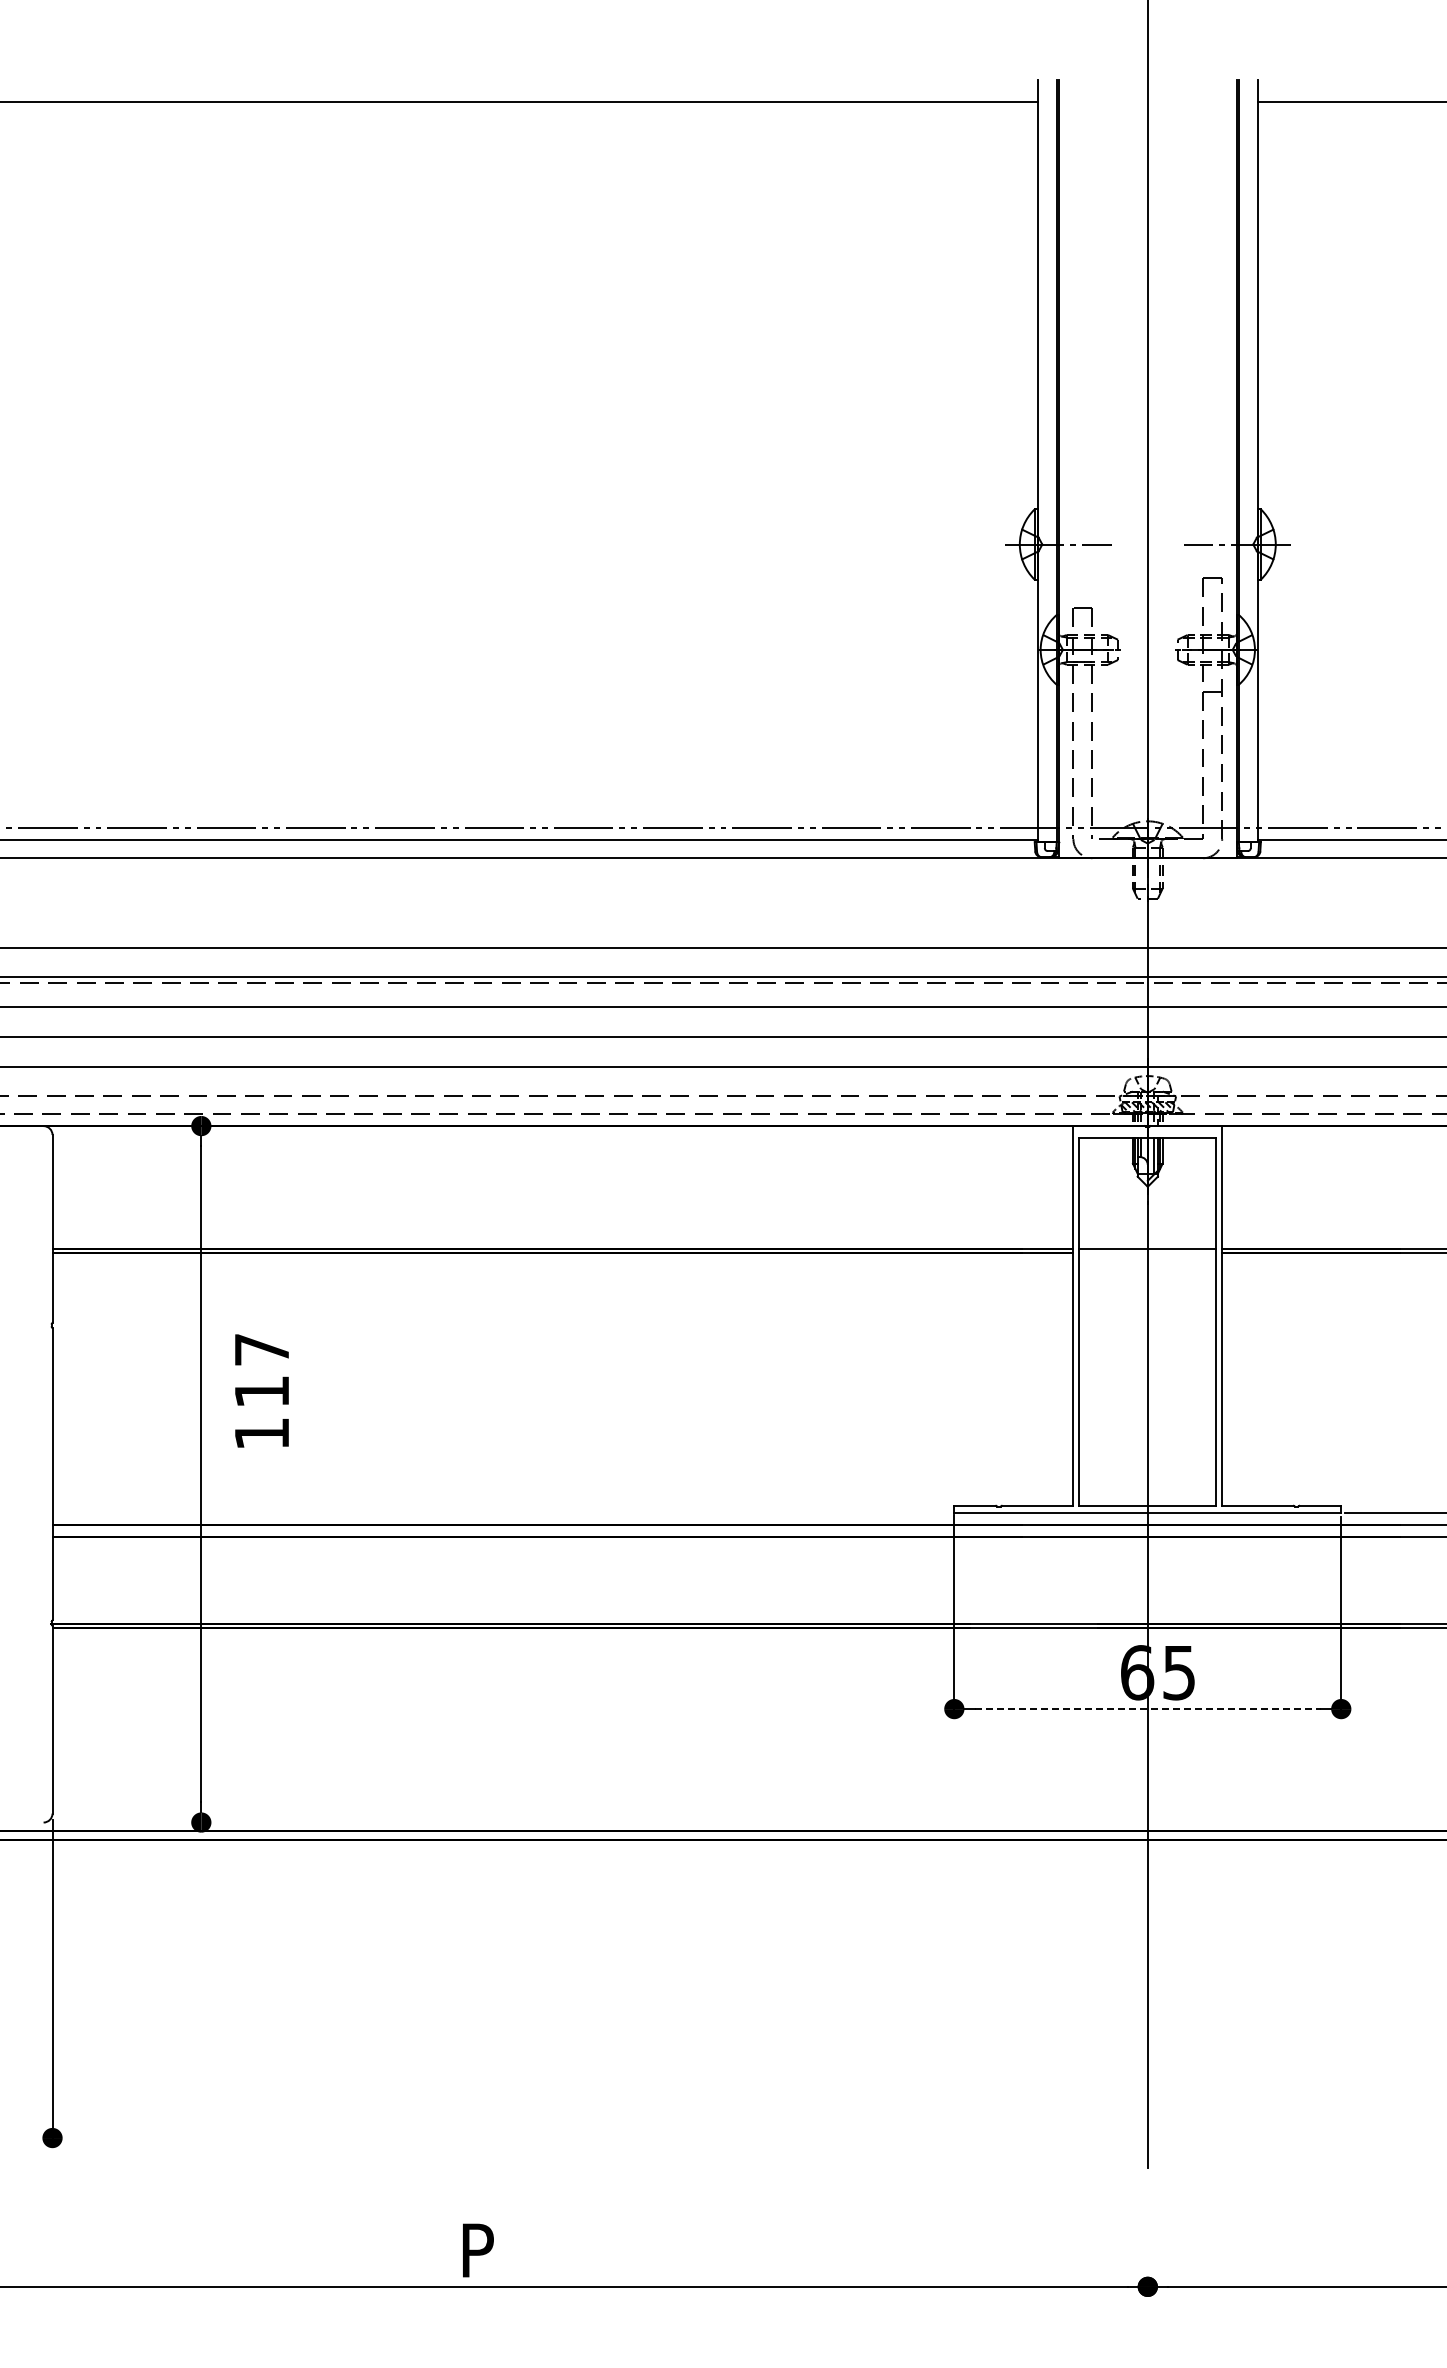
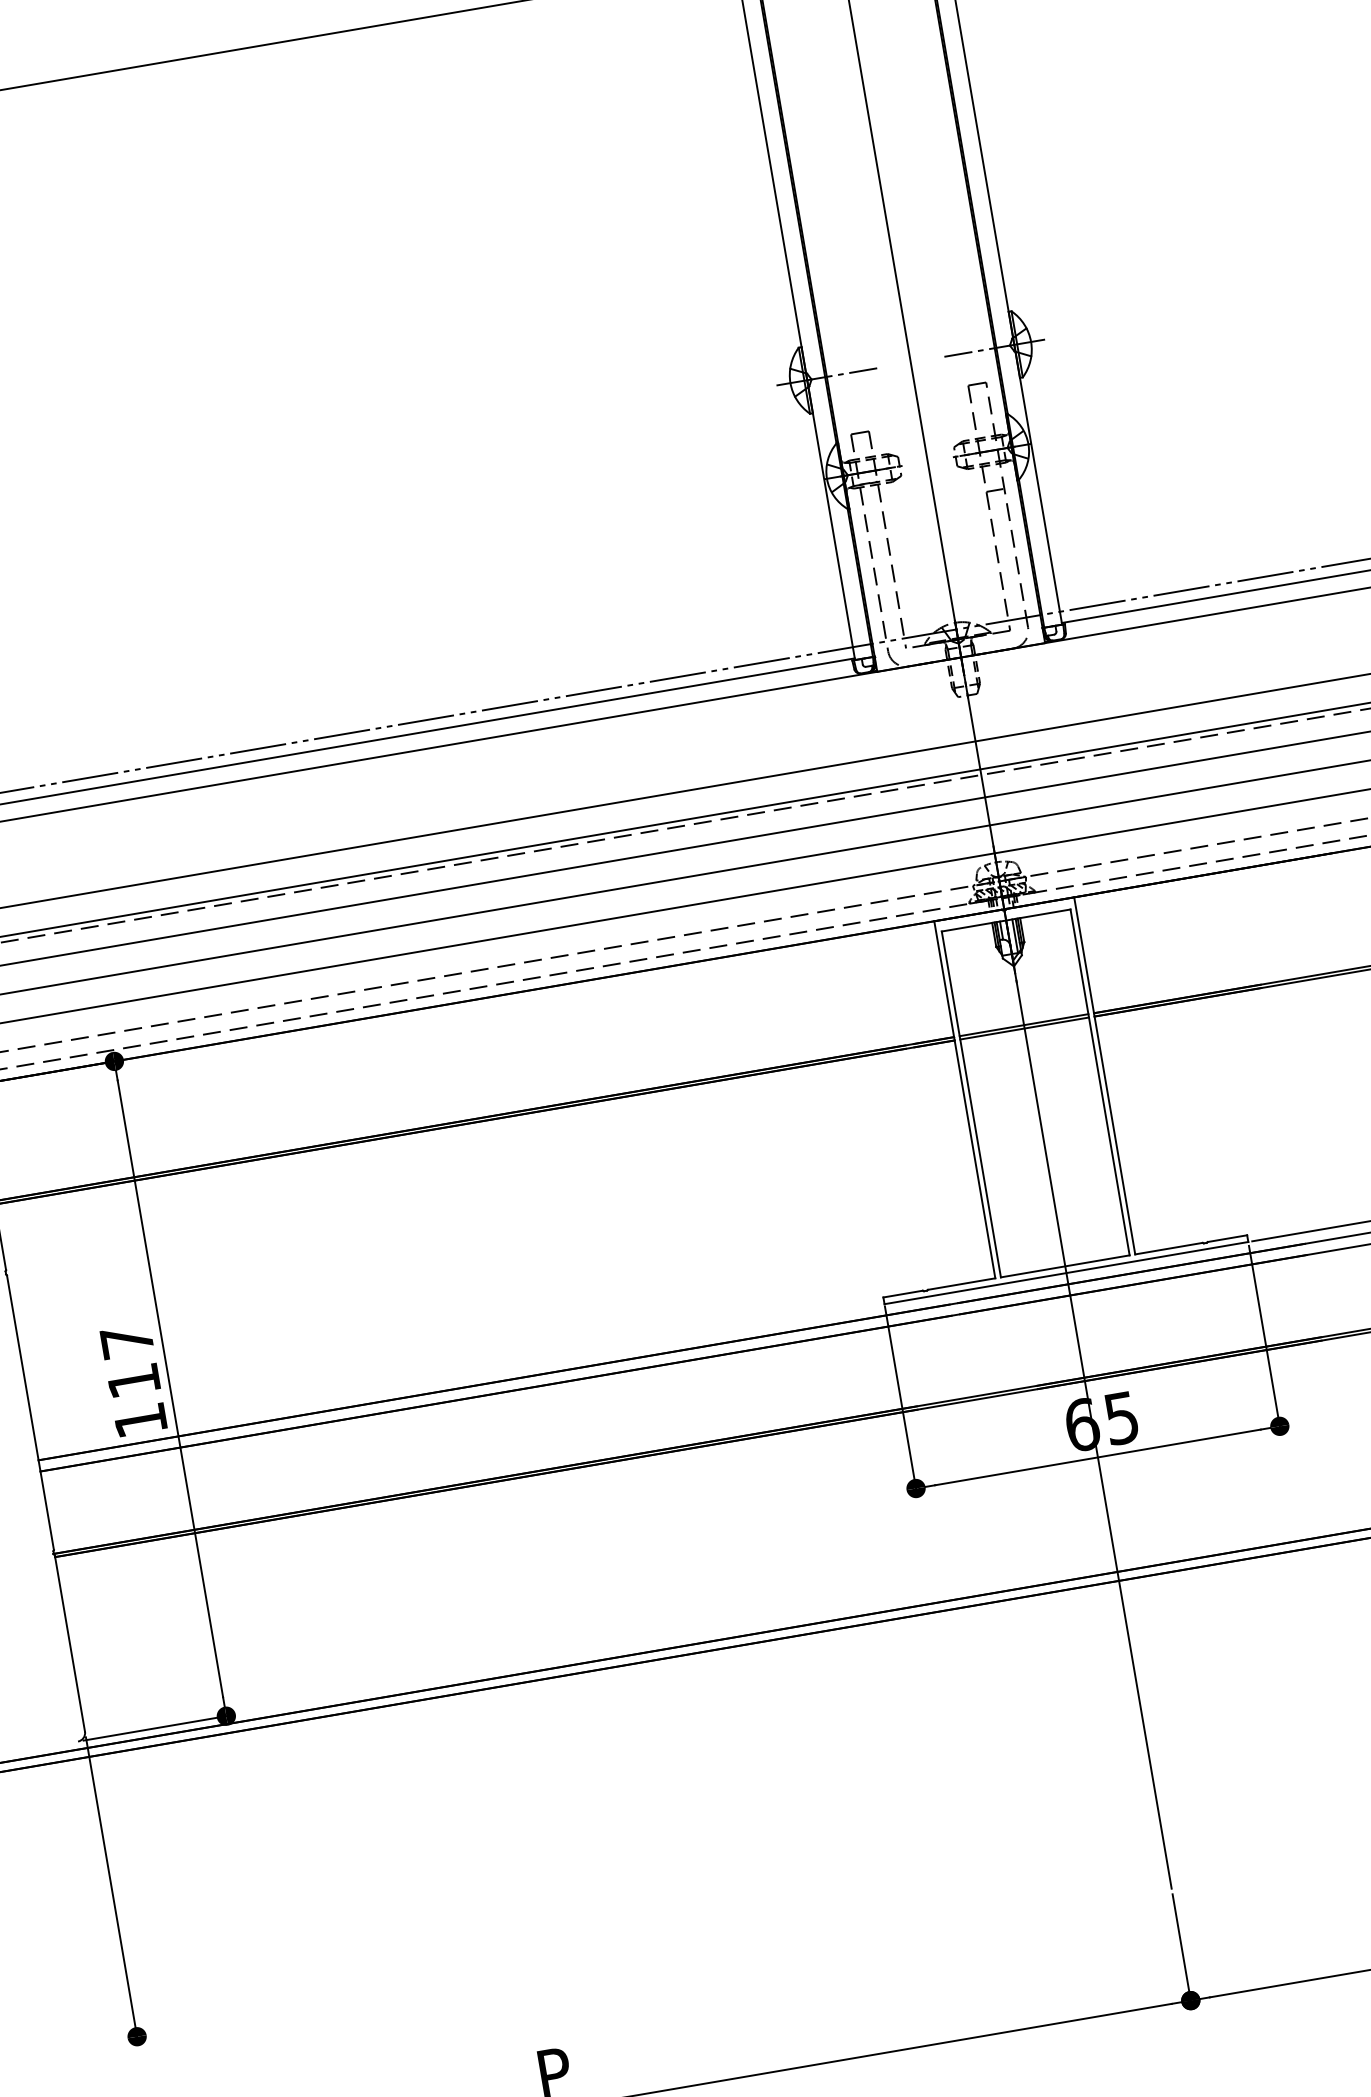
line: (1147, 1252) -> (1024, 1028), added
text: (261, 1390) -> (133, 1379), moved
line: (1148, 1709) -> (1098, 1457), dashed -> solid
line: (128, 1822) -> (157, 1727), added
line: (1147, 2232) -> (1181, 1949), added

